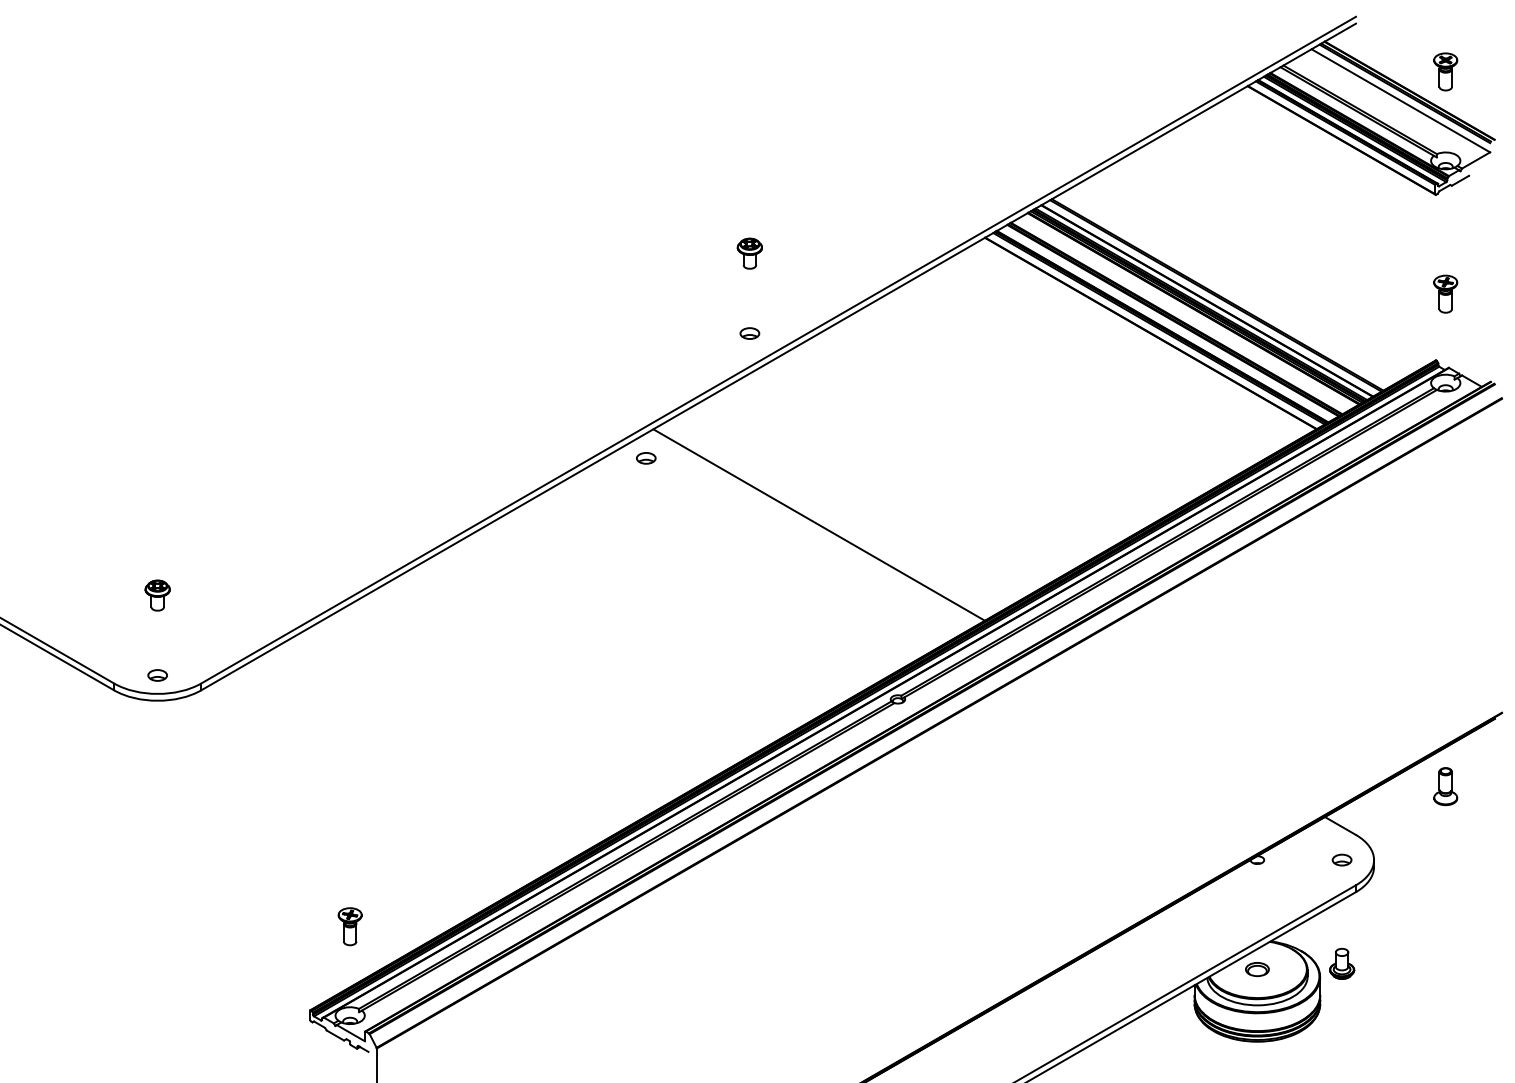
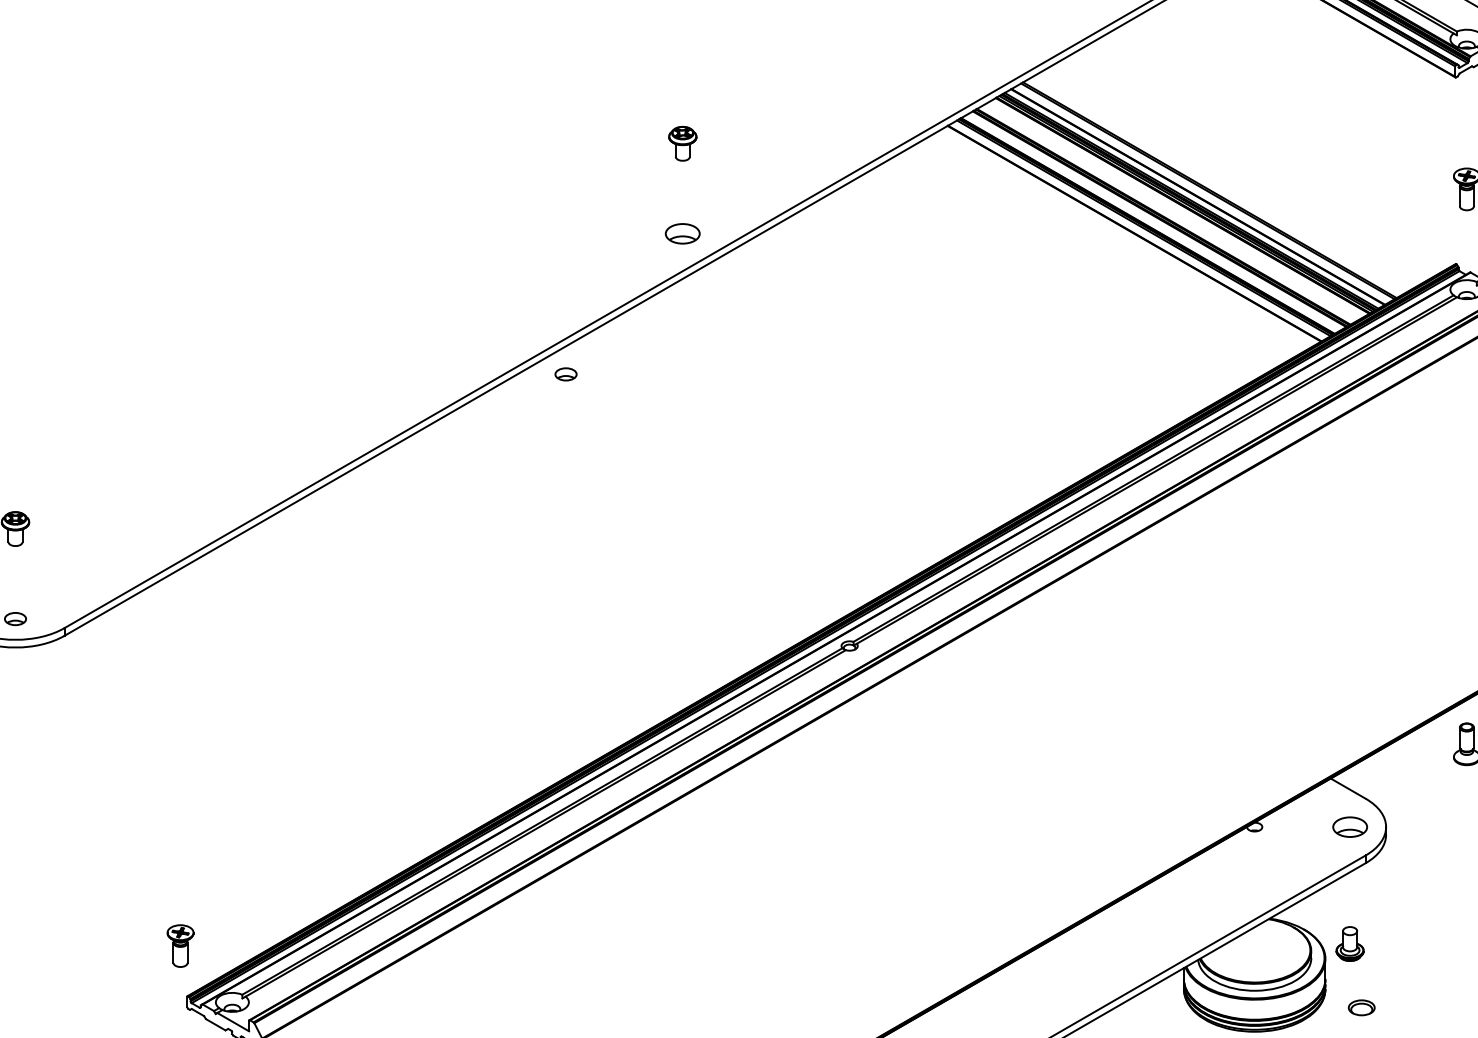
part: (749, 333) -> (682, 233), size x1.6
line: (818, 524) -> (760, 448), removed
part: (1341, 859) -> (1349, 826), size x1.6
part: (349, 926) -> (179, 945), moved
part: (1257, 969) -> (1361, 1007), moved

